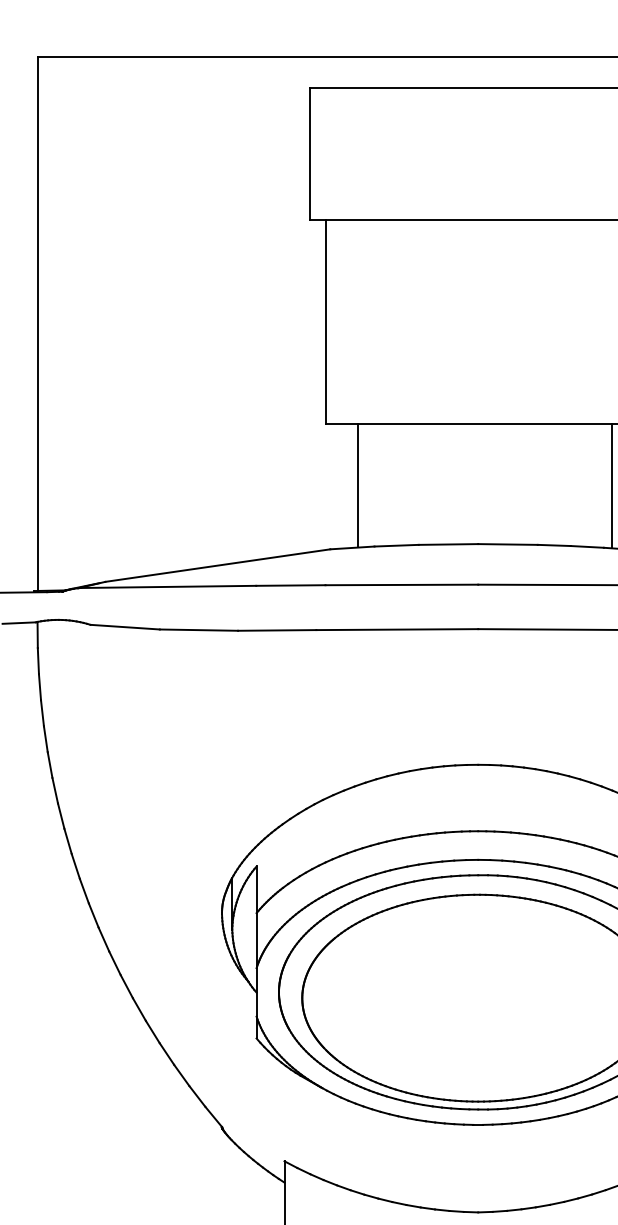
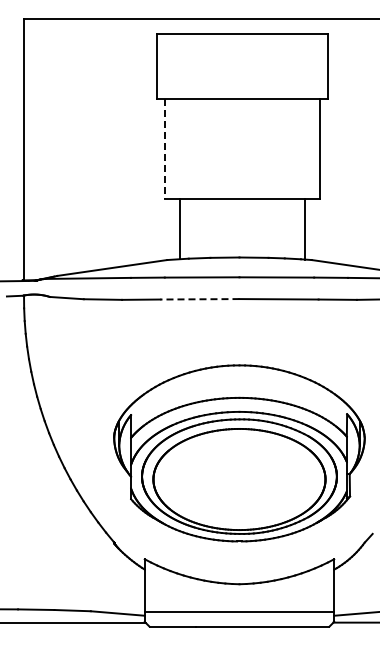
line: (324, 321) -> (164, 148), solid -> dashed
line: (396, 630) -> (199, 299), solid -> dashed

